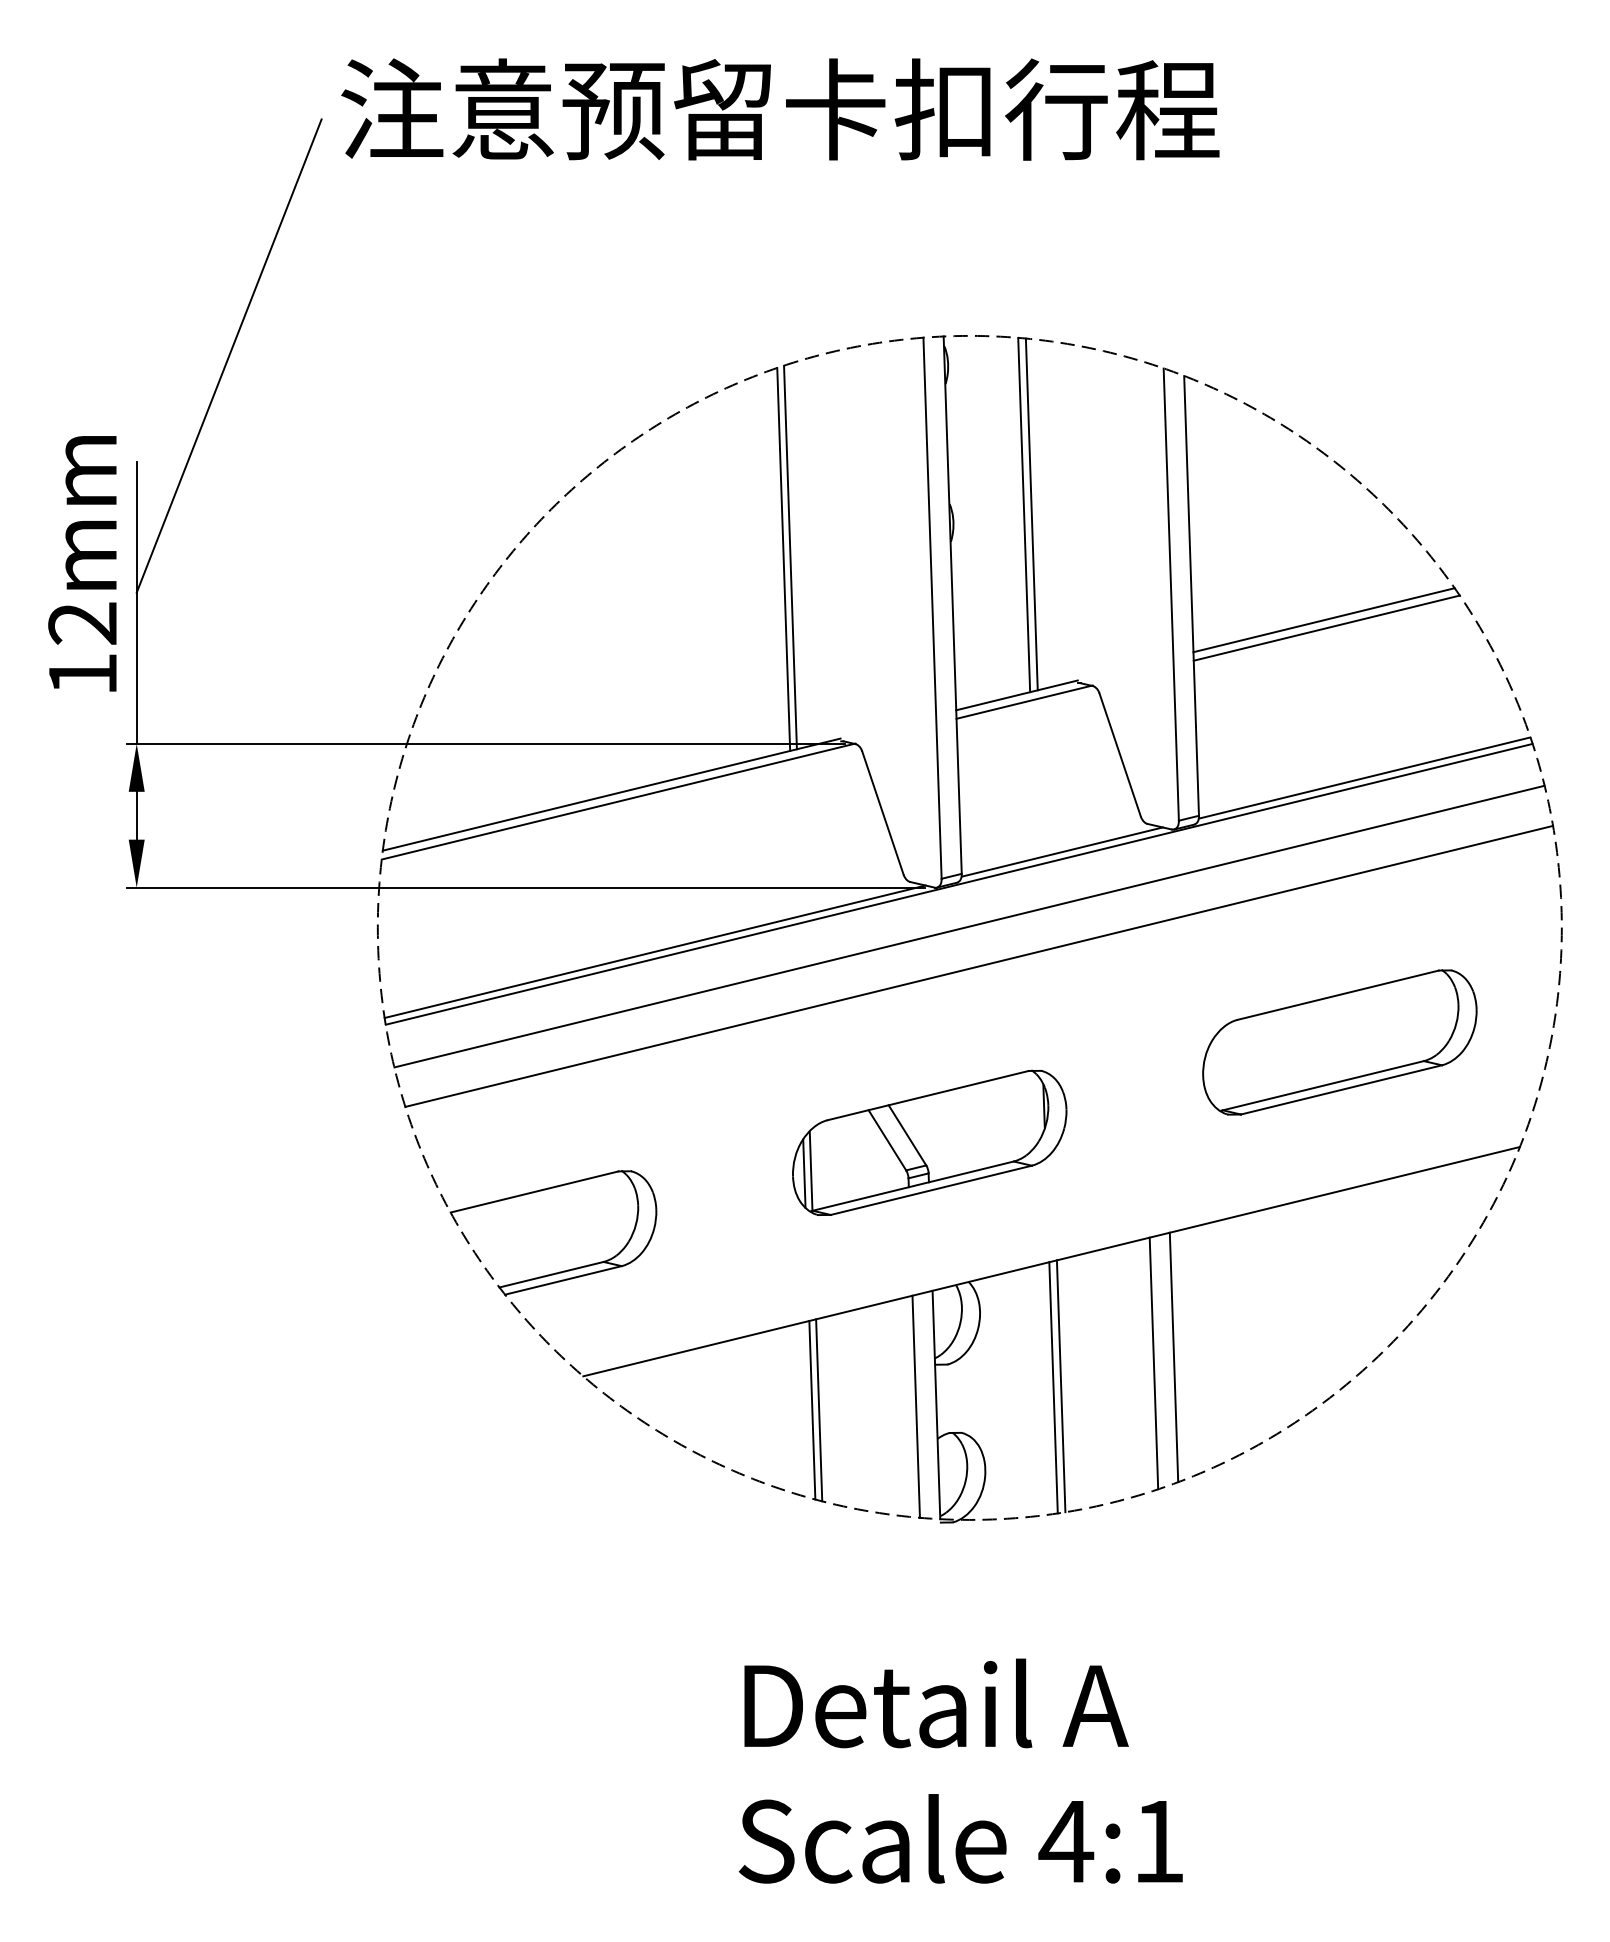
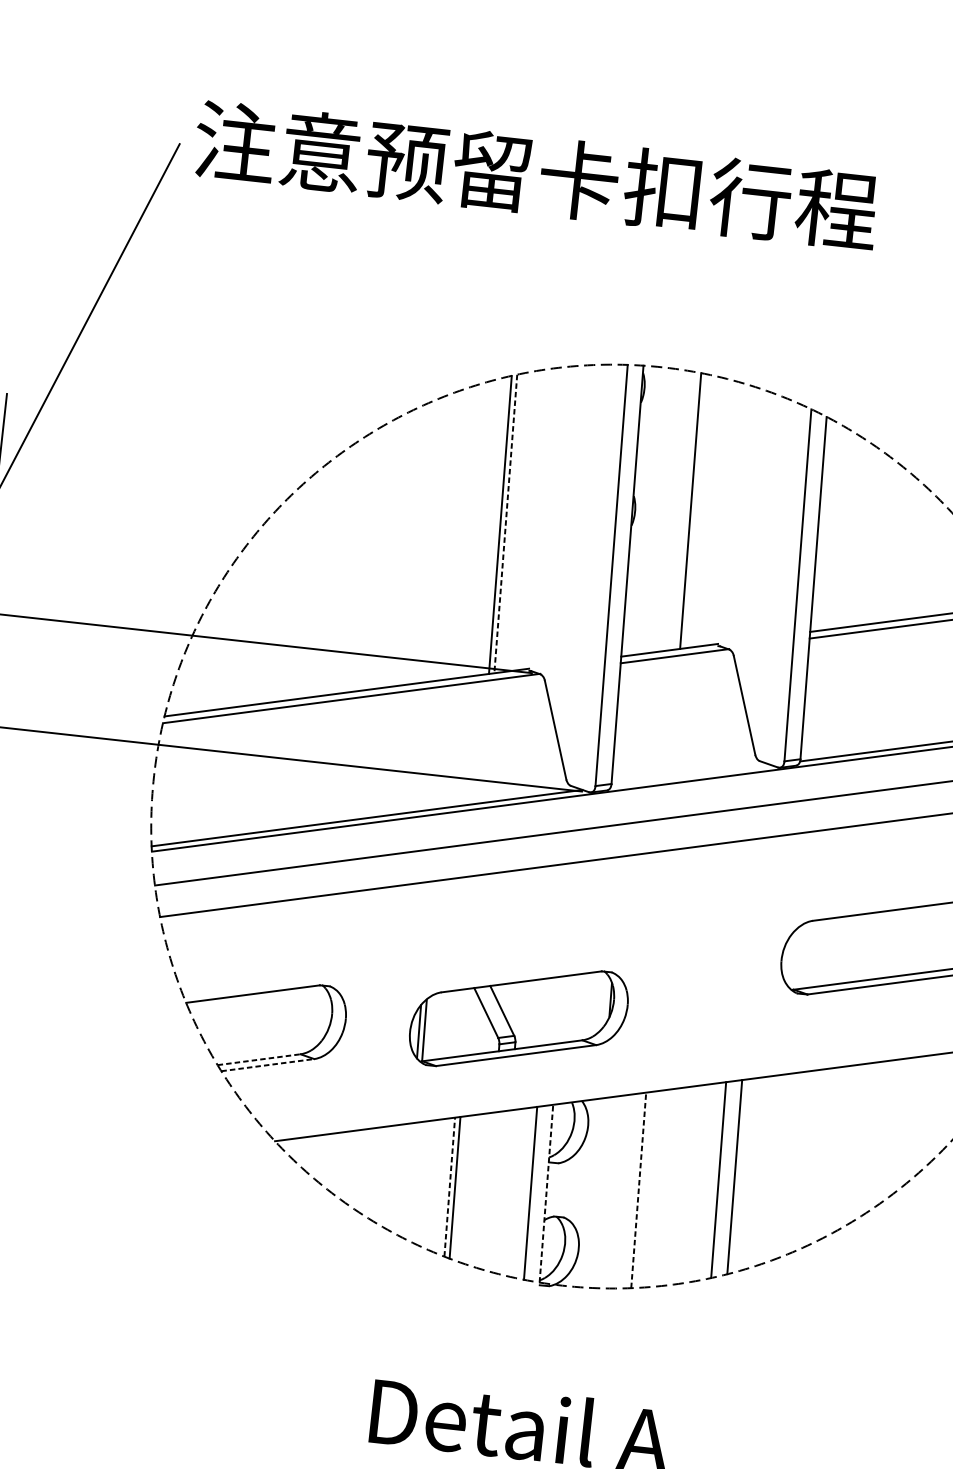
line: (1031, 514) -> (696, 511), removed
line: (790, 557) -> (505, 523), solid -> dashed
line: (1062, 851) -> (691, 775), removed
part: (929, 1142) -> (518, 1018), moved
line: (551, 1274) -> (259, 1059), solid -> dashed
line: (563, 1280) -> (267, 1065), solid -> dashed
line: (1060, 1386) -> (644, 1189), removed
line: (1053, 1387) -> (638, 1190), solid -> dashed
line: (936, 1404) -> (546, 1193), solid -> dashed
line: (812, 1409) -> (449, 1186), solid -> dashed

